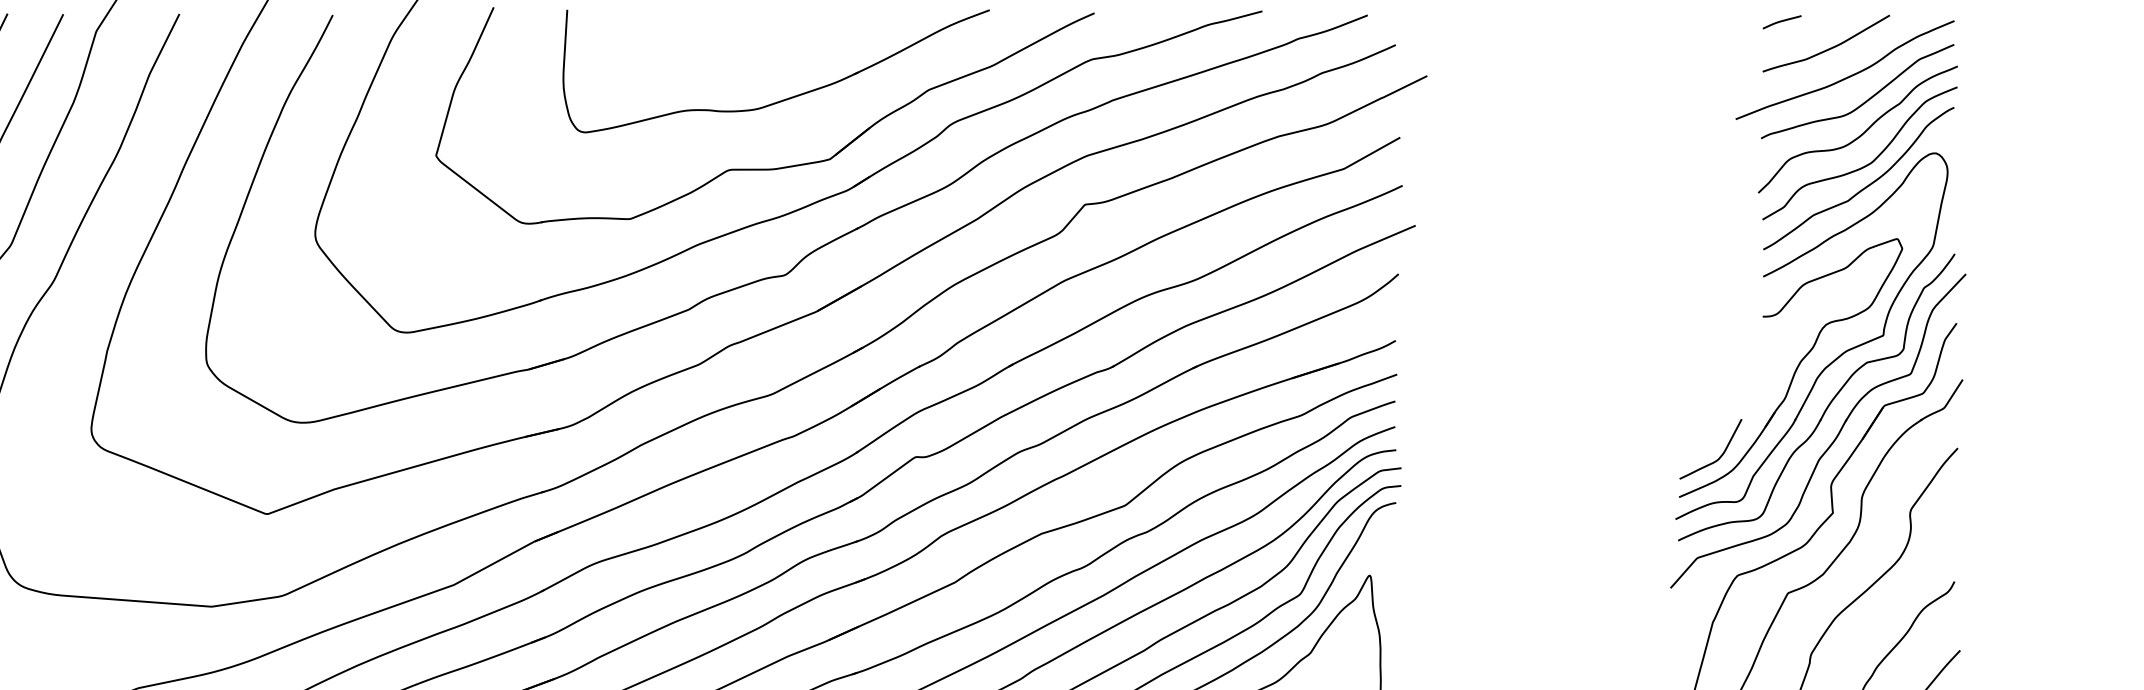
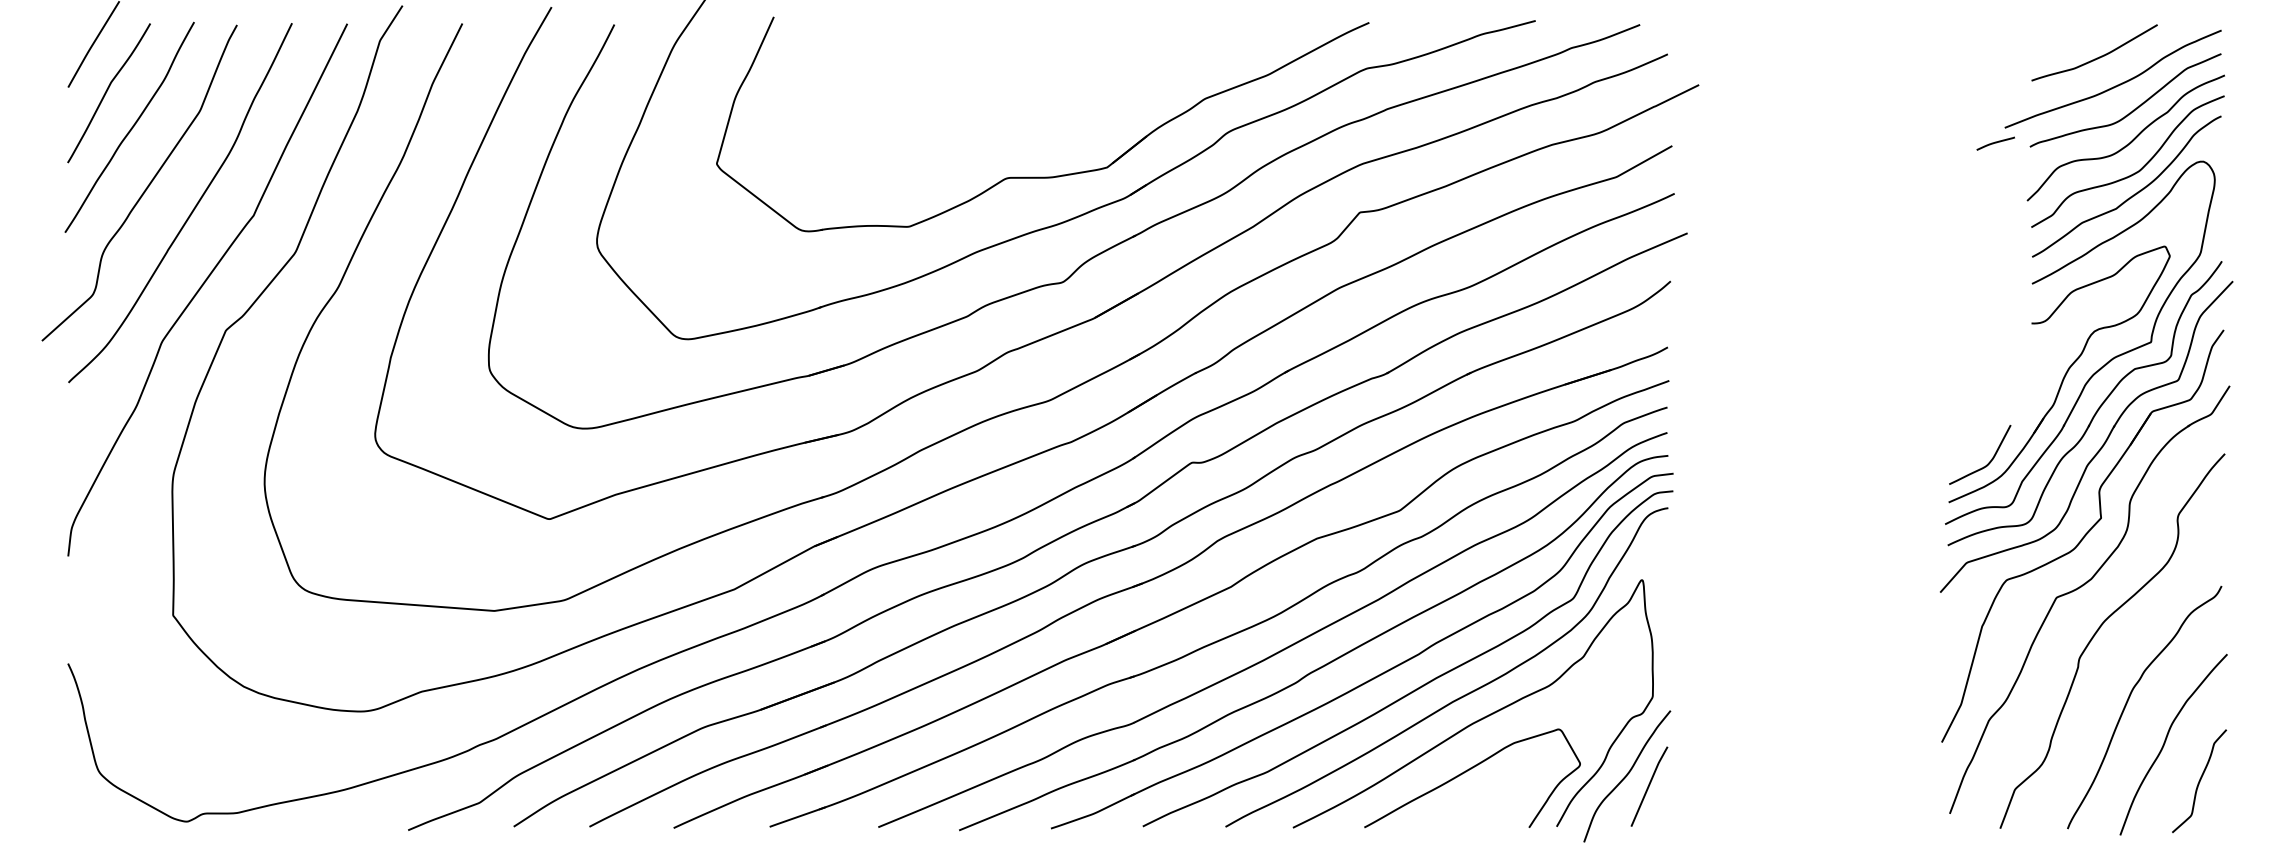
curve: (1781, 22) -> (1995, 143), moved
part: (784, 98) -> (1062, 107), removed

